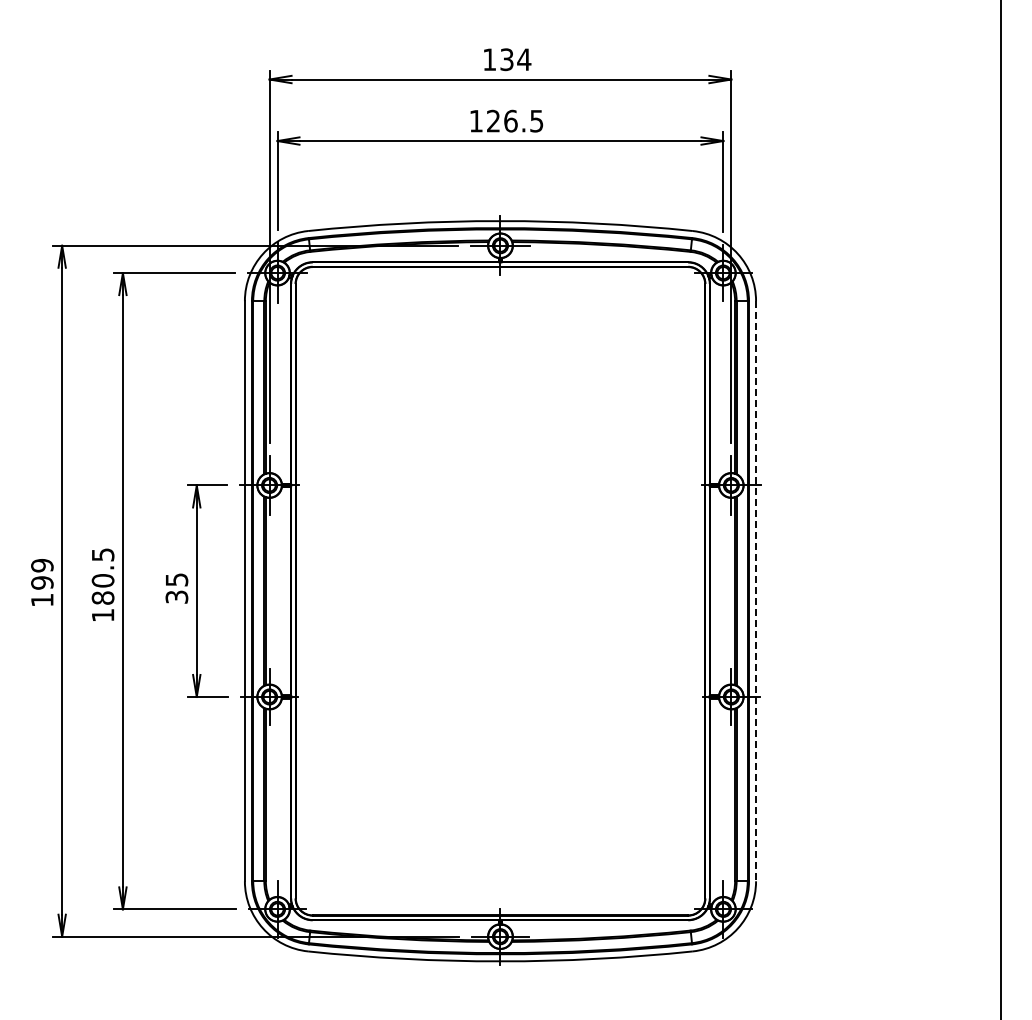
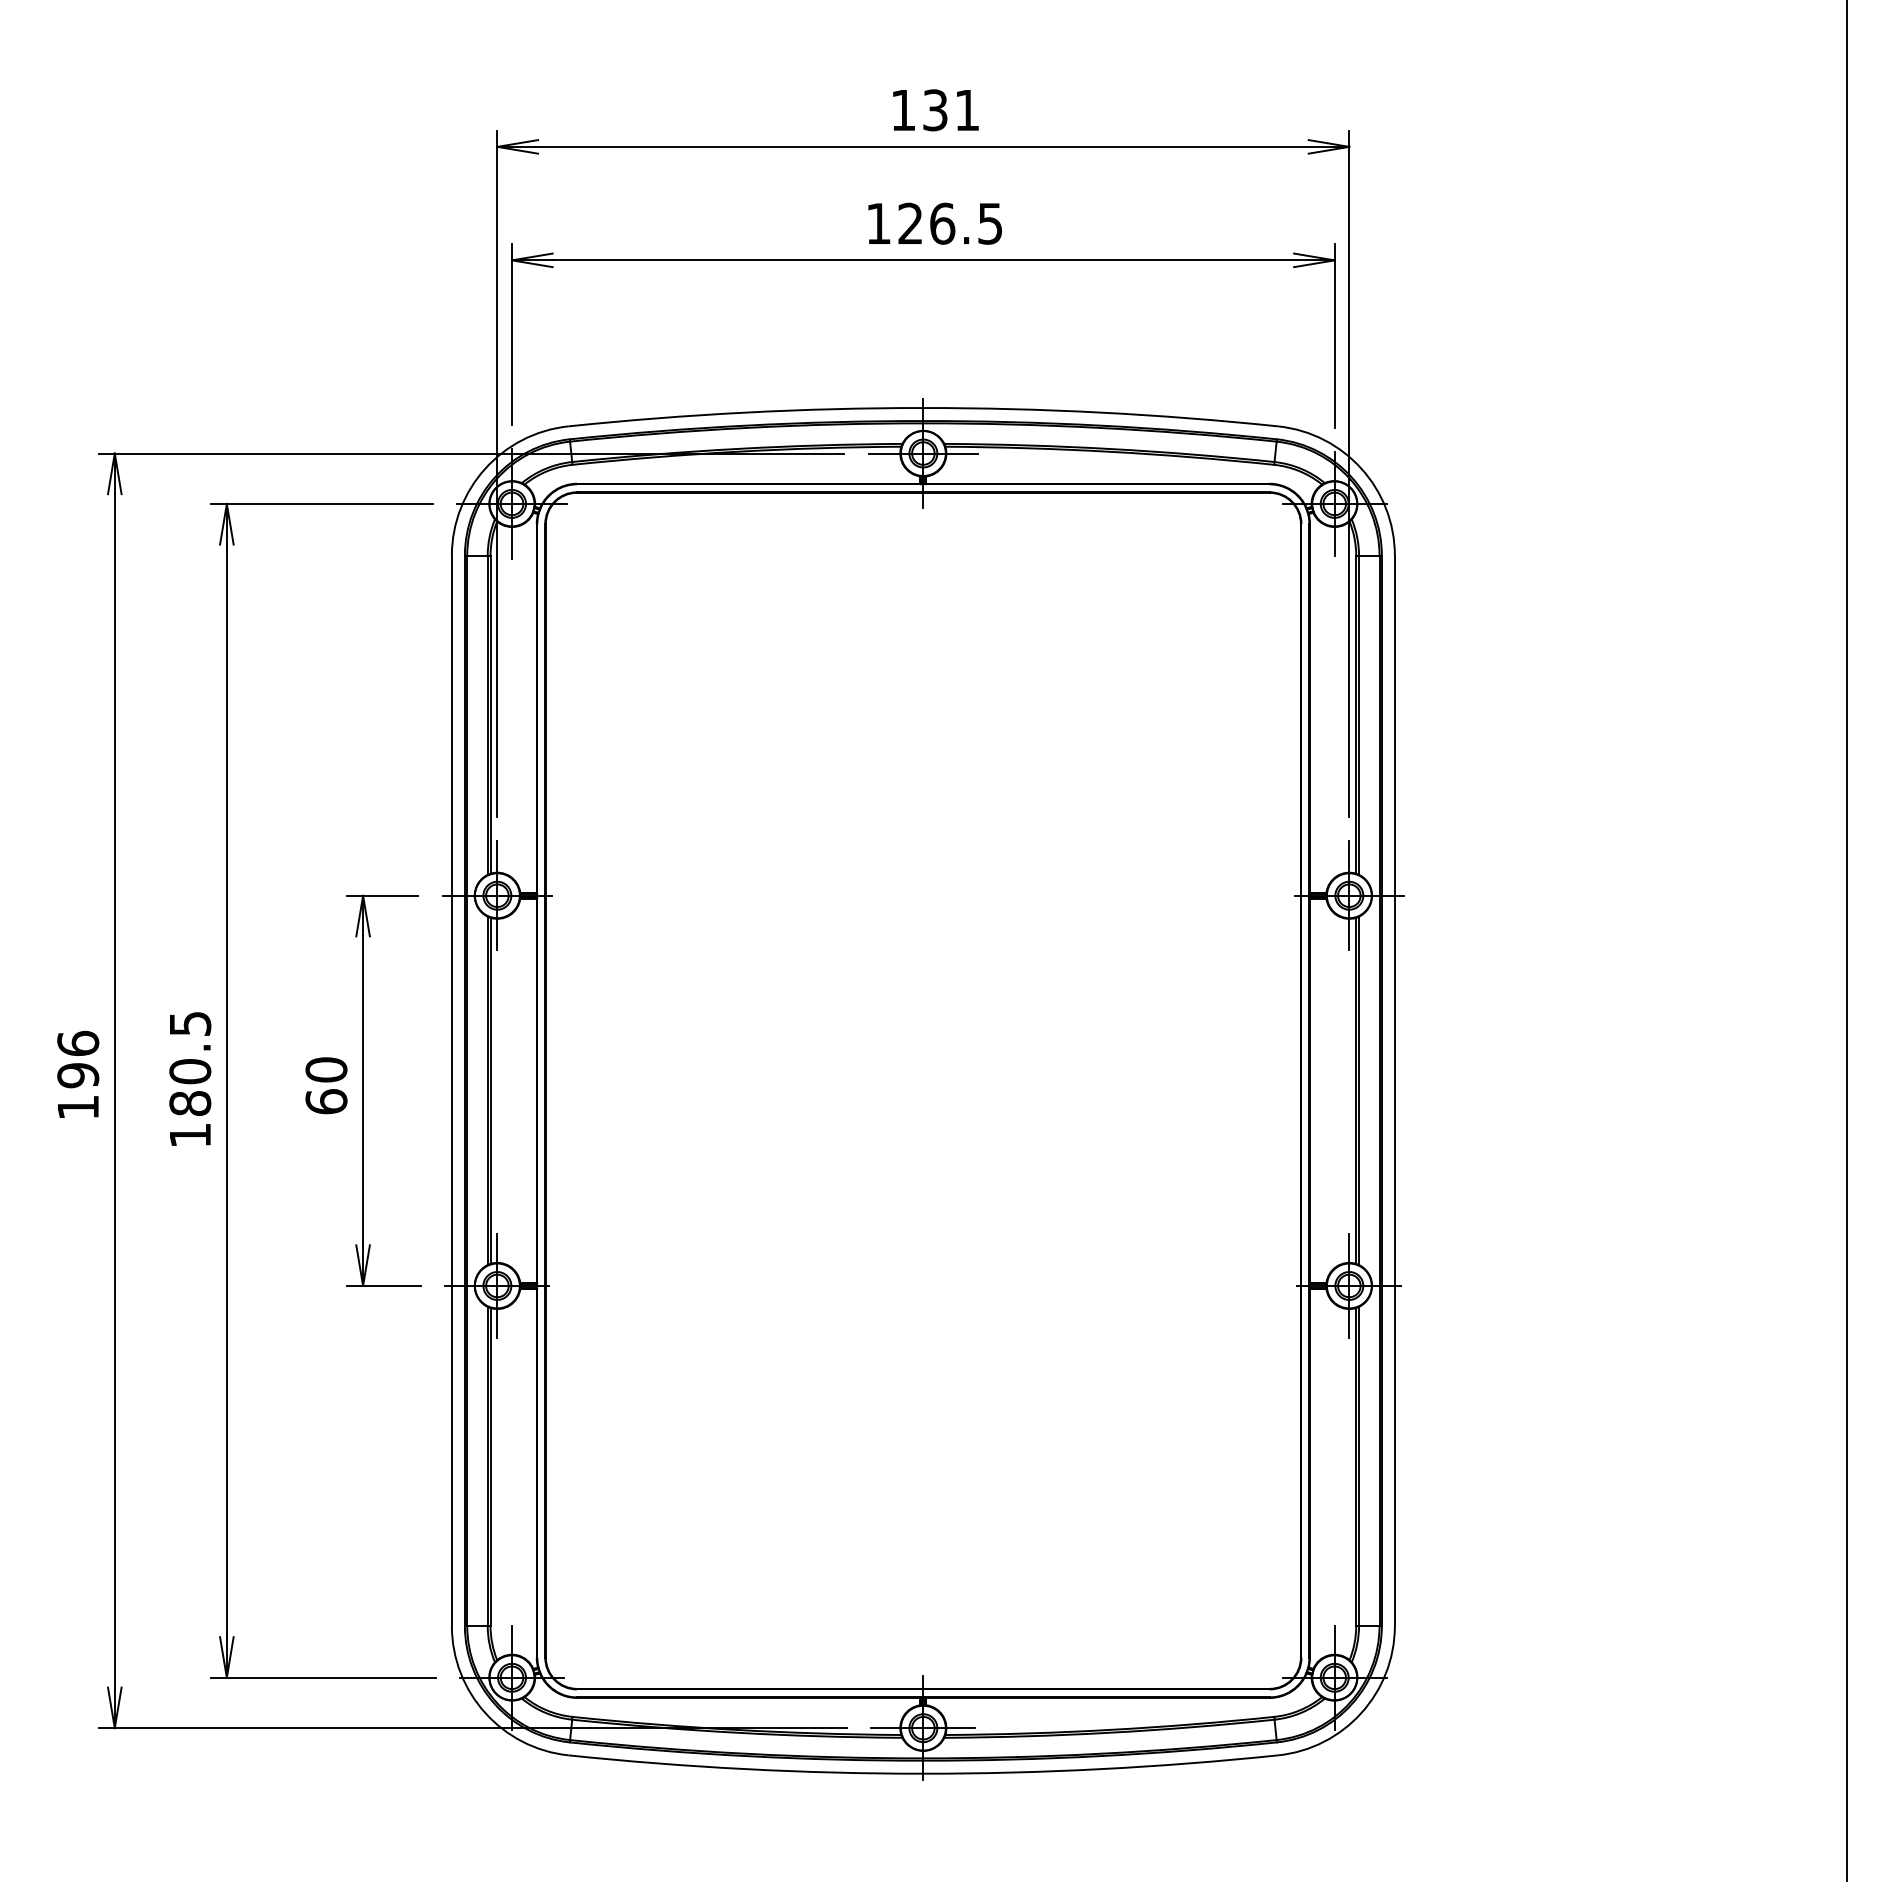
text: (524, 59) -> (967, 109), 134 -> 131
text: (42, 565) -> (78, 1043), 199 -> 196
text: (176, 588) -> (325, 1085), 35 -> 60
line: (756, 591) -> (1395, 1091), dashed -> solid

